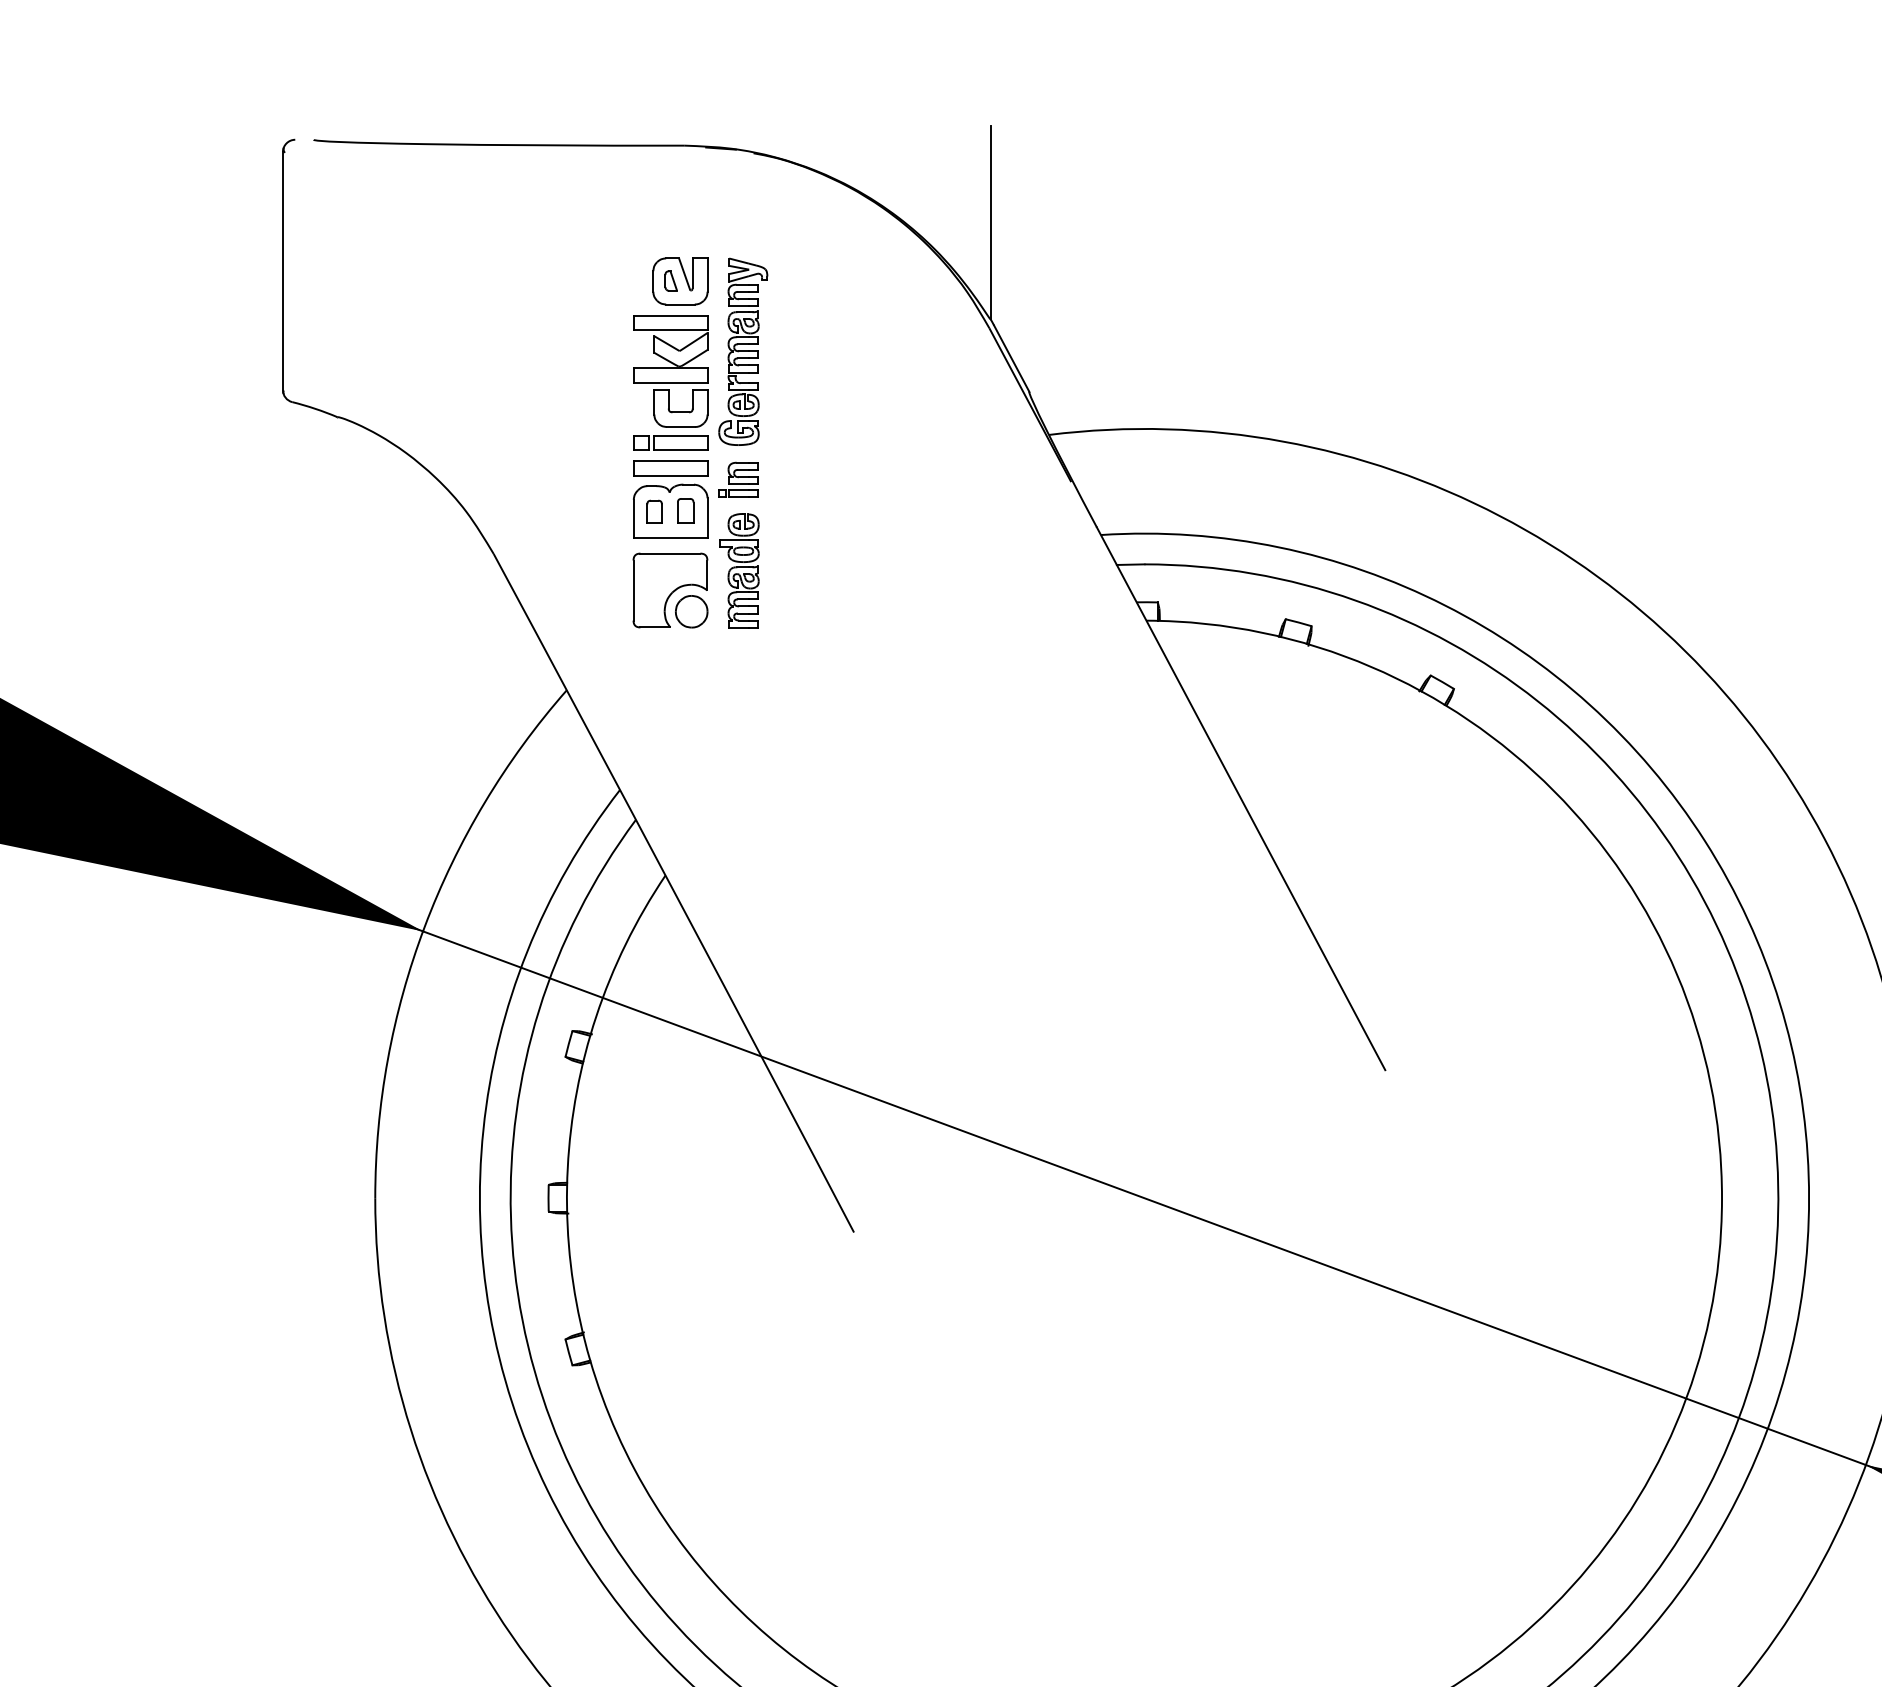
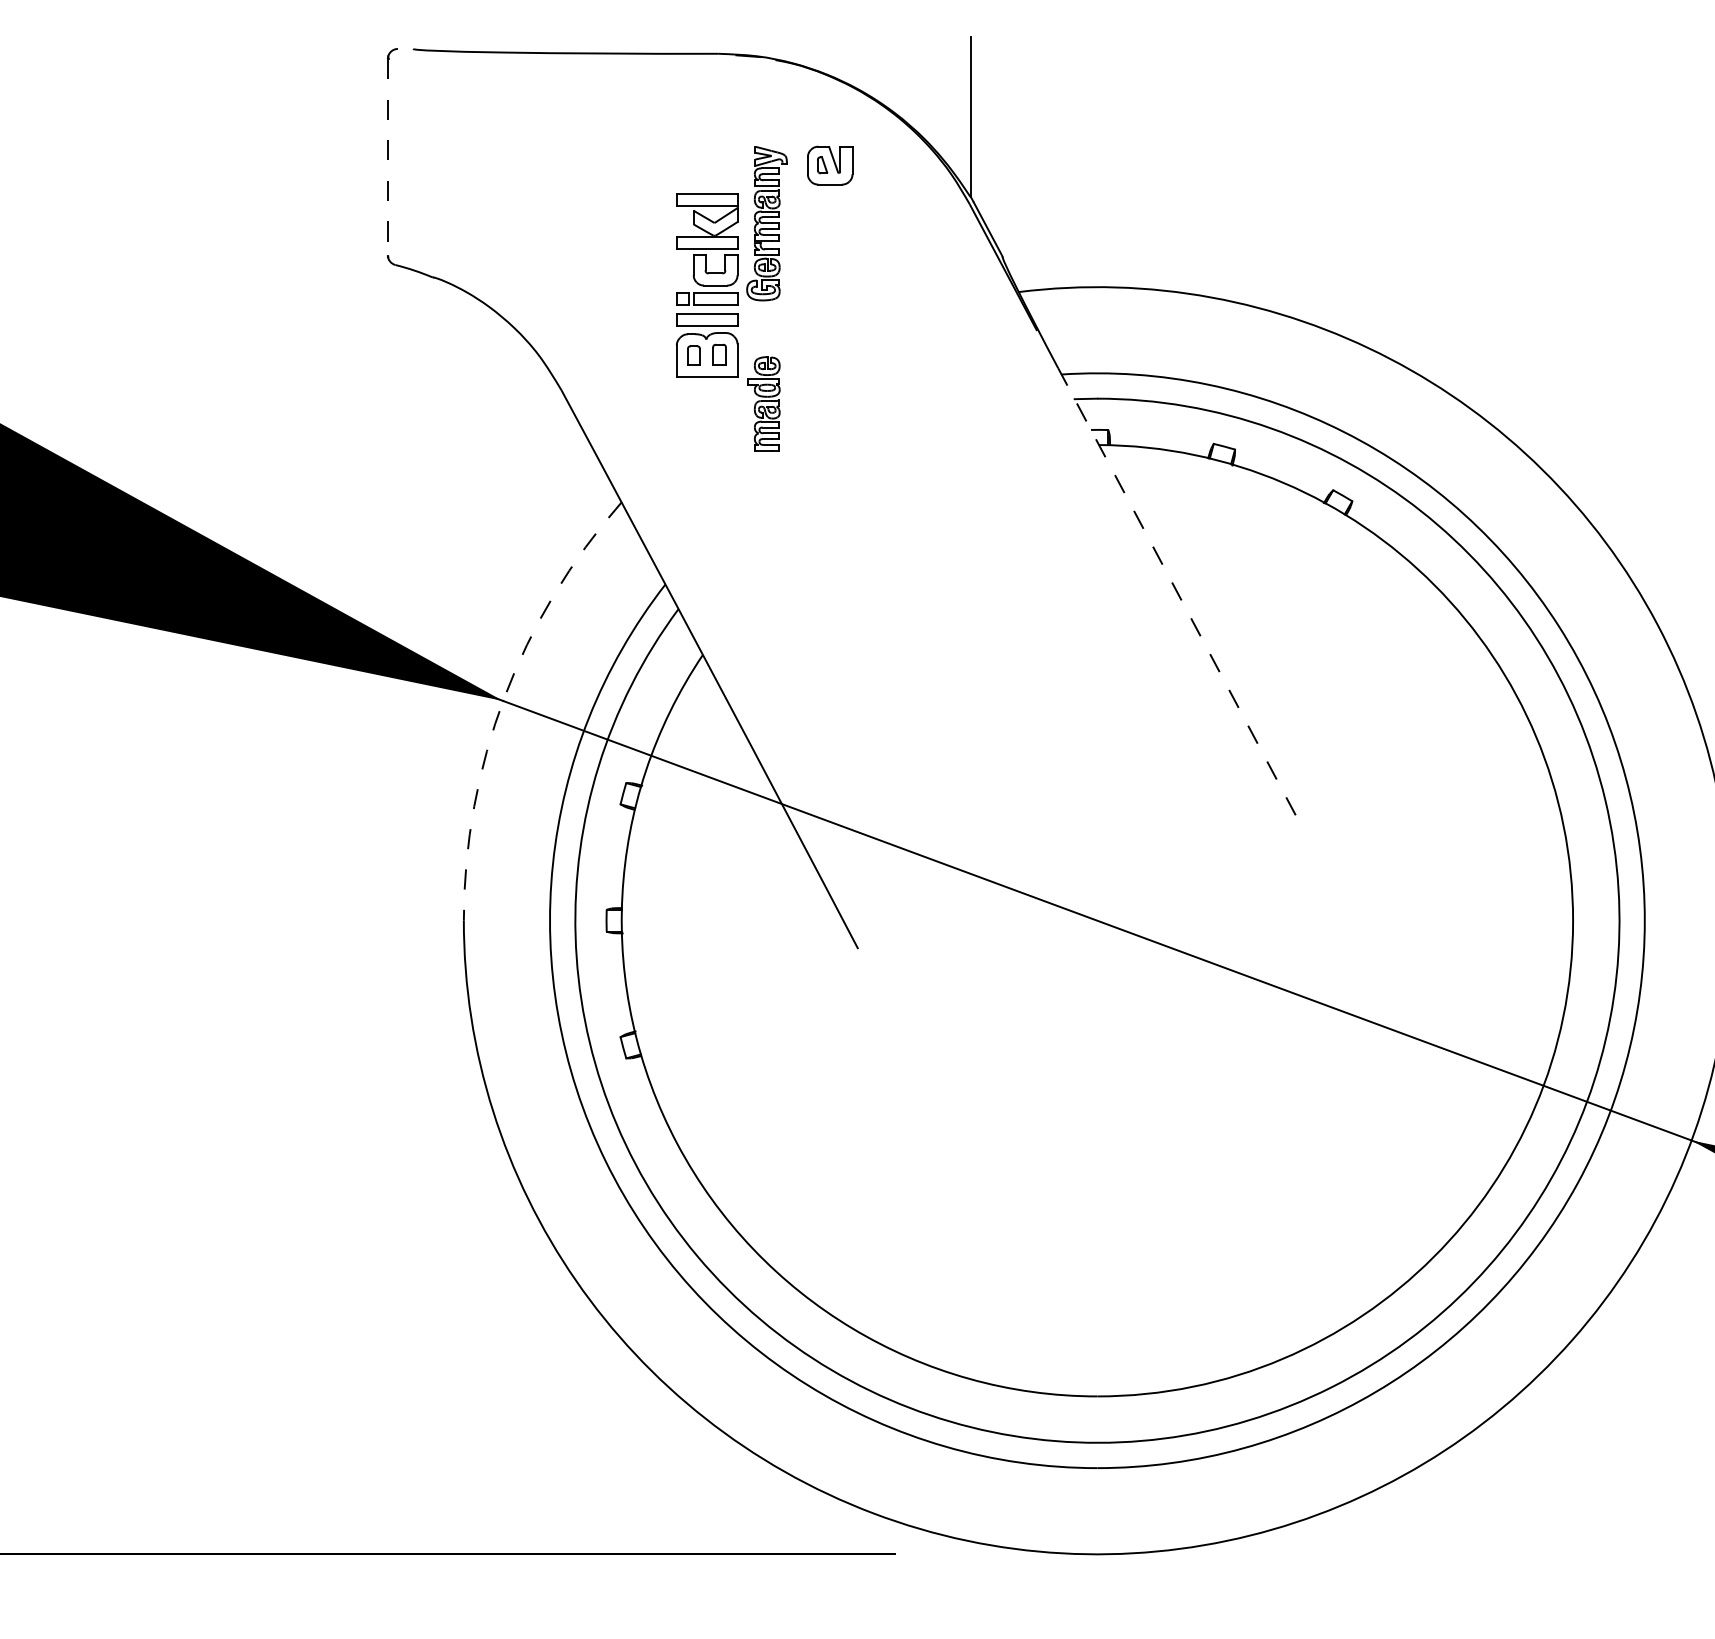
line: (282, 271) -> (387, 157), solid -> dashed
part: (680, 281) -> (830, 165), moved
part: (737, 479) -> (762, 328), removed
part: (669, 590) -> (706, 420), removed
line: (1240, 798) -> (1176, 591), solid -> dashed
arc: (424, 927) -> (504, 697), solid -> dashed

